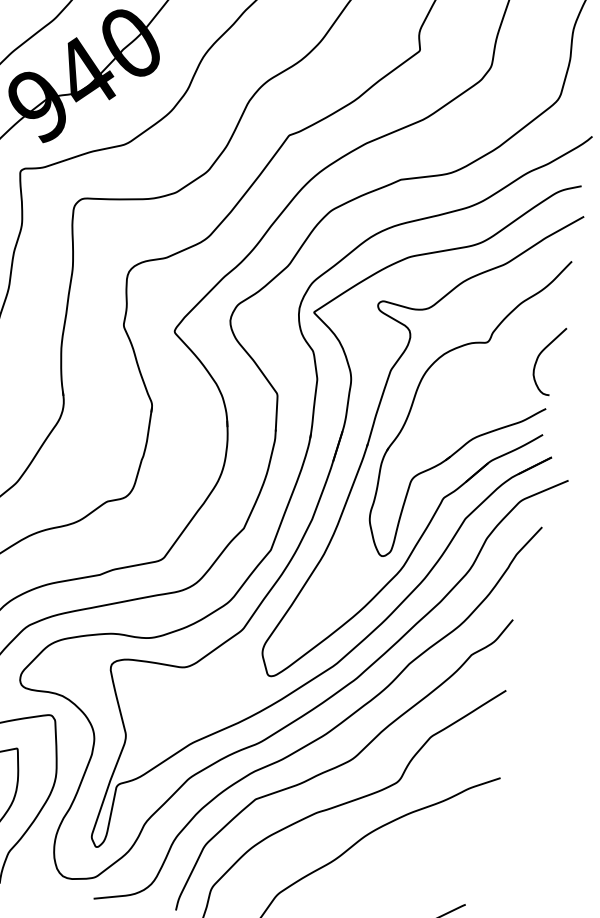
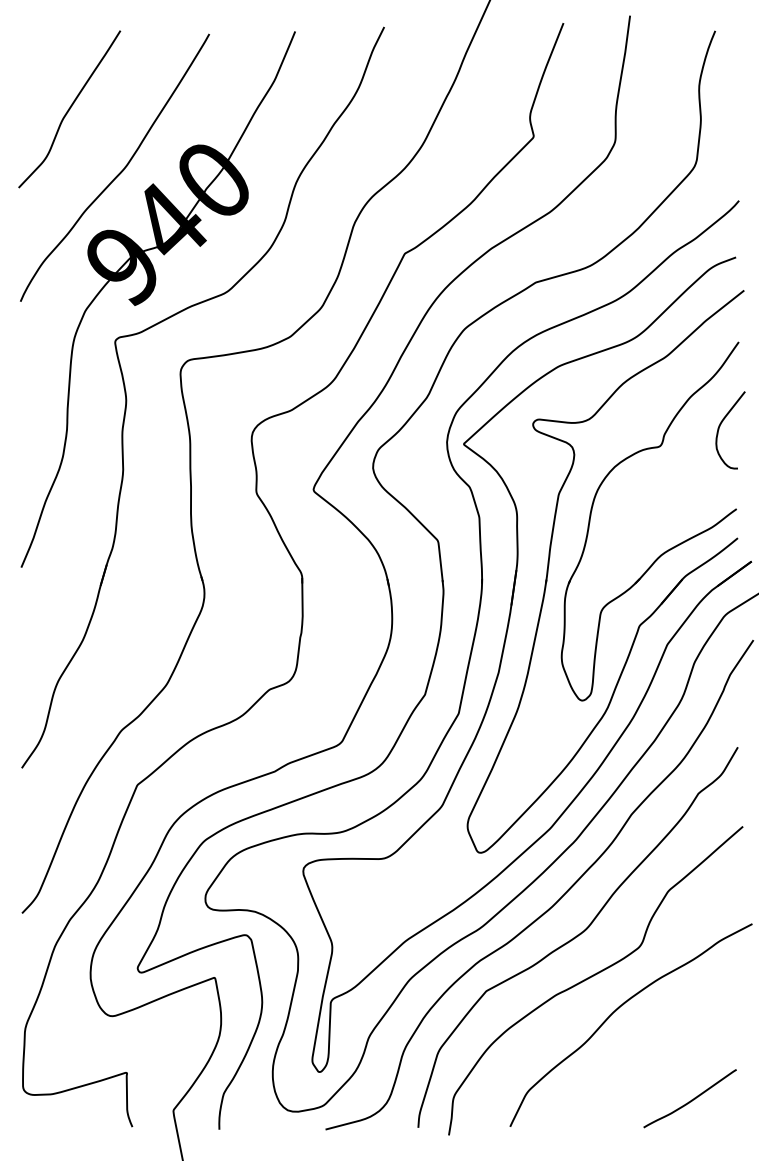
curve: (540, 355) -> (720, 426), moved

